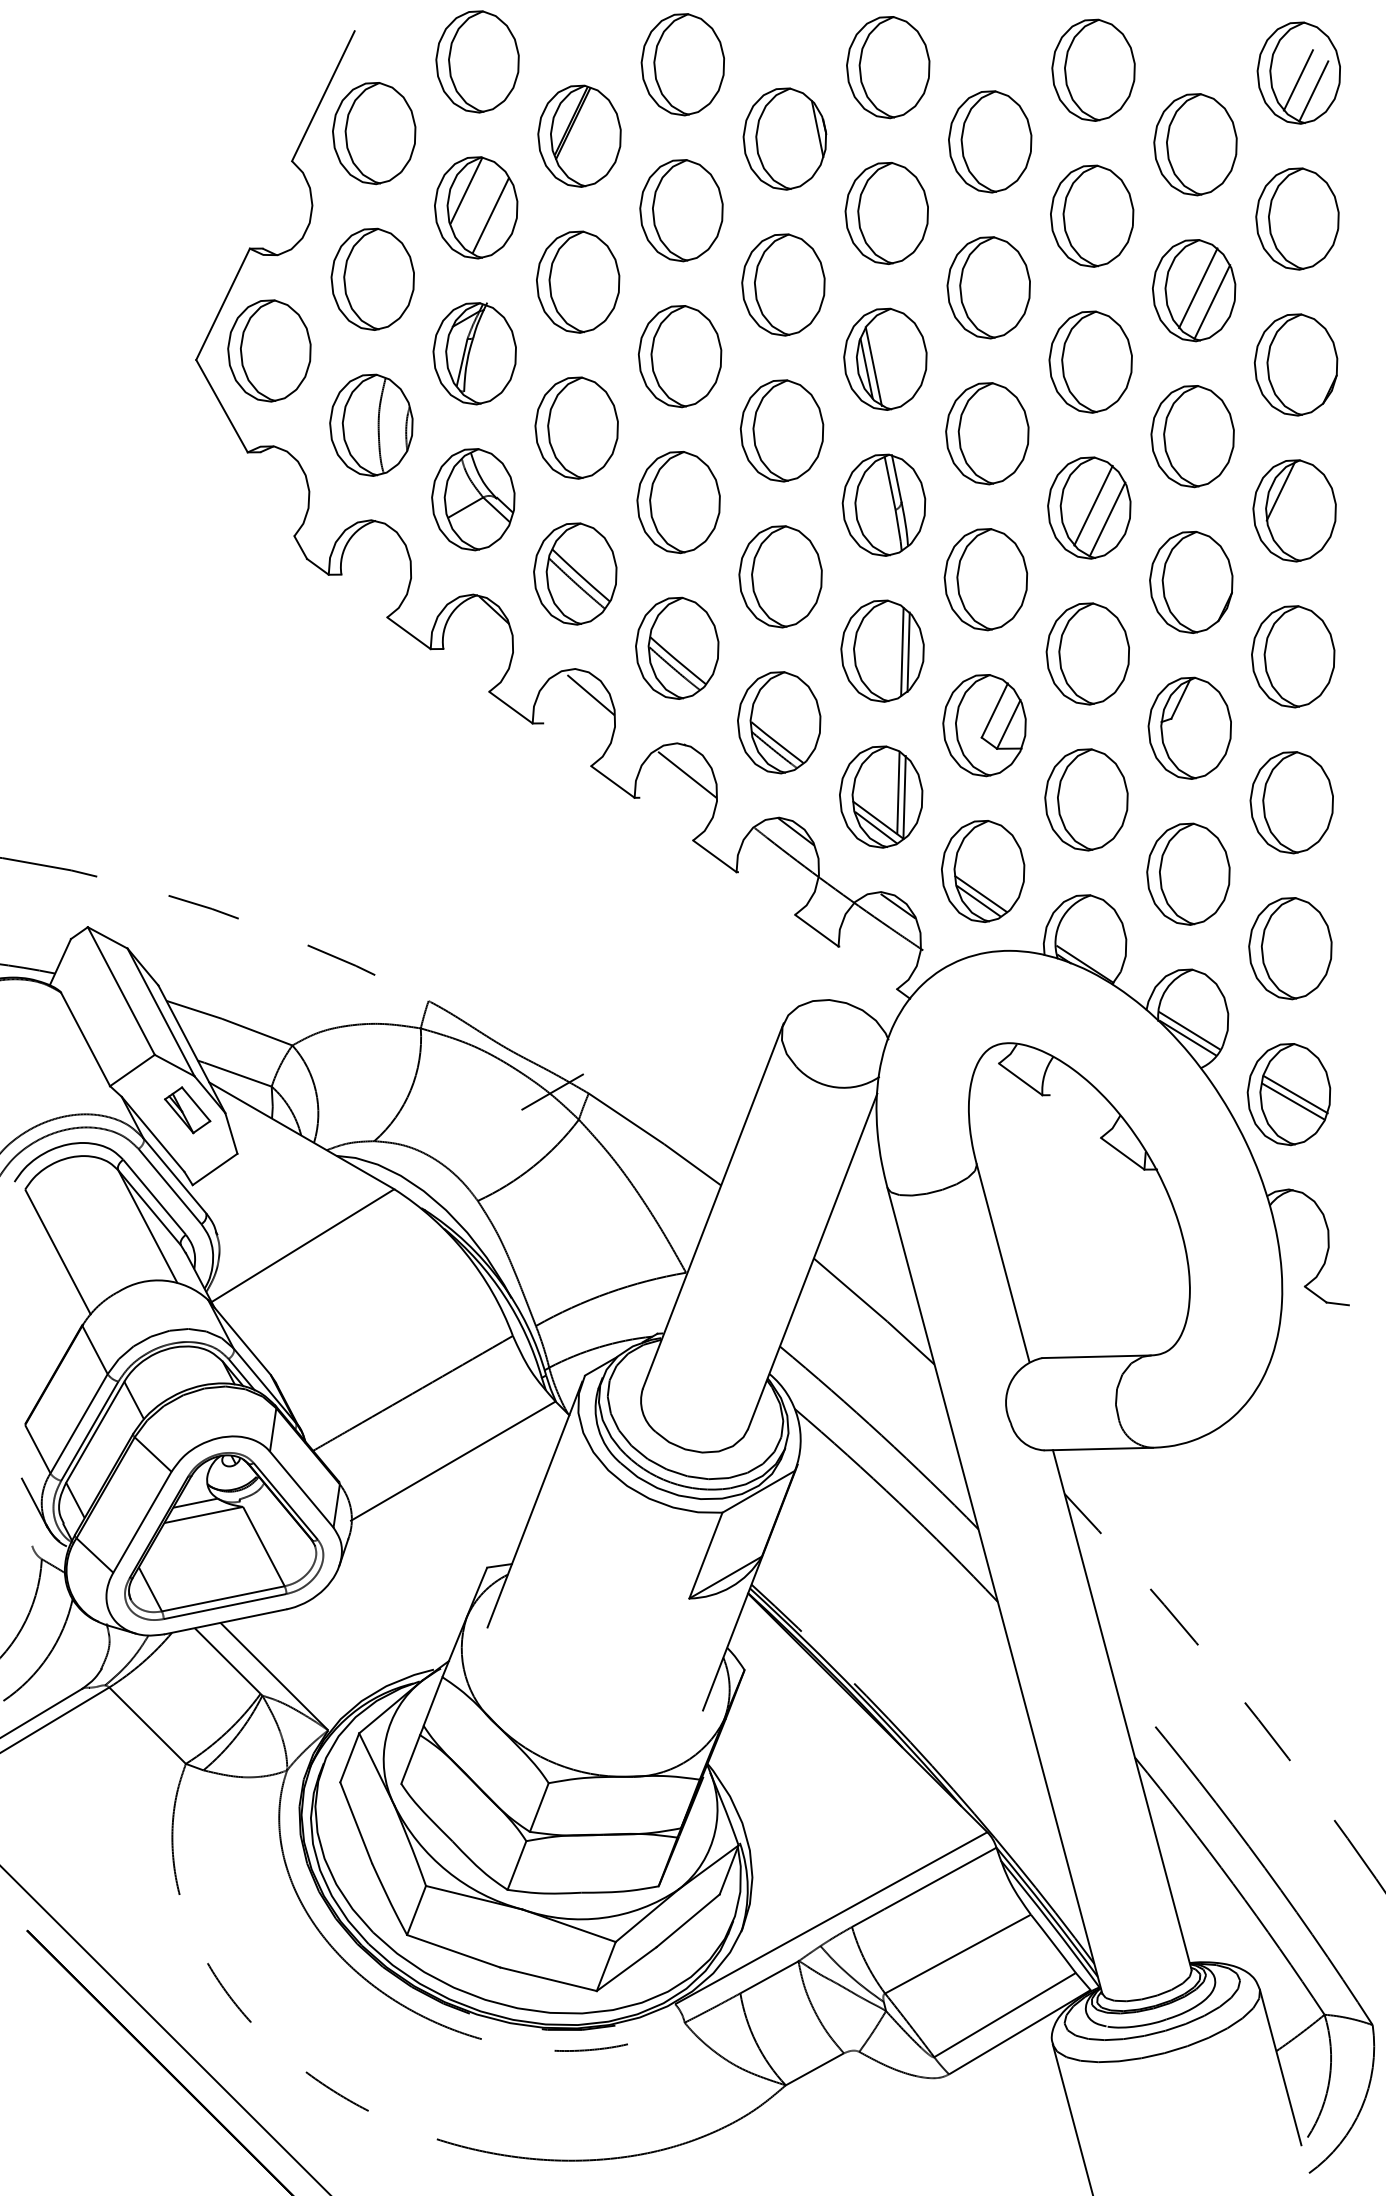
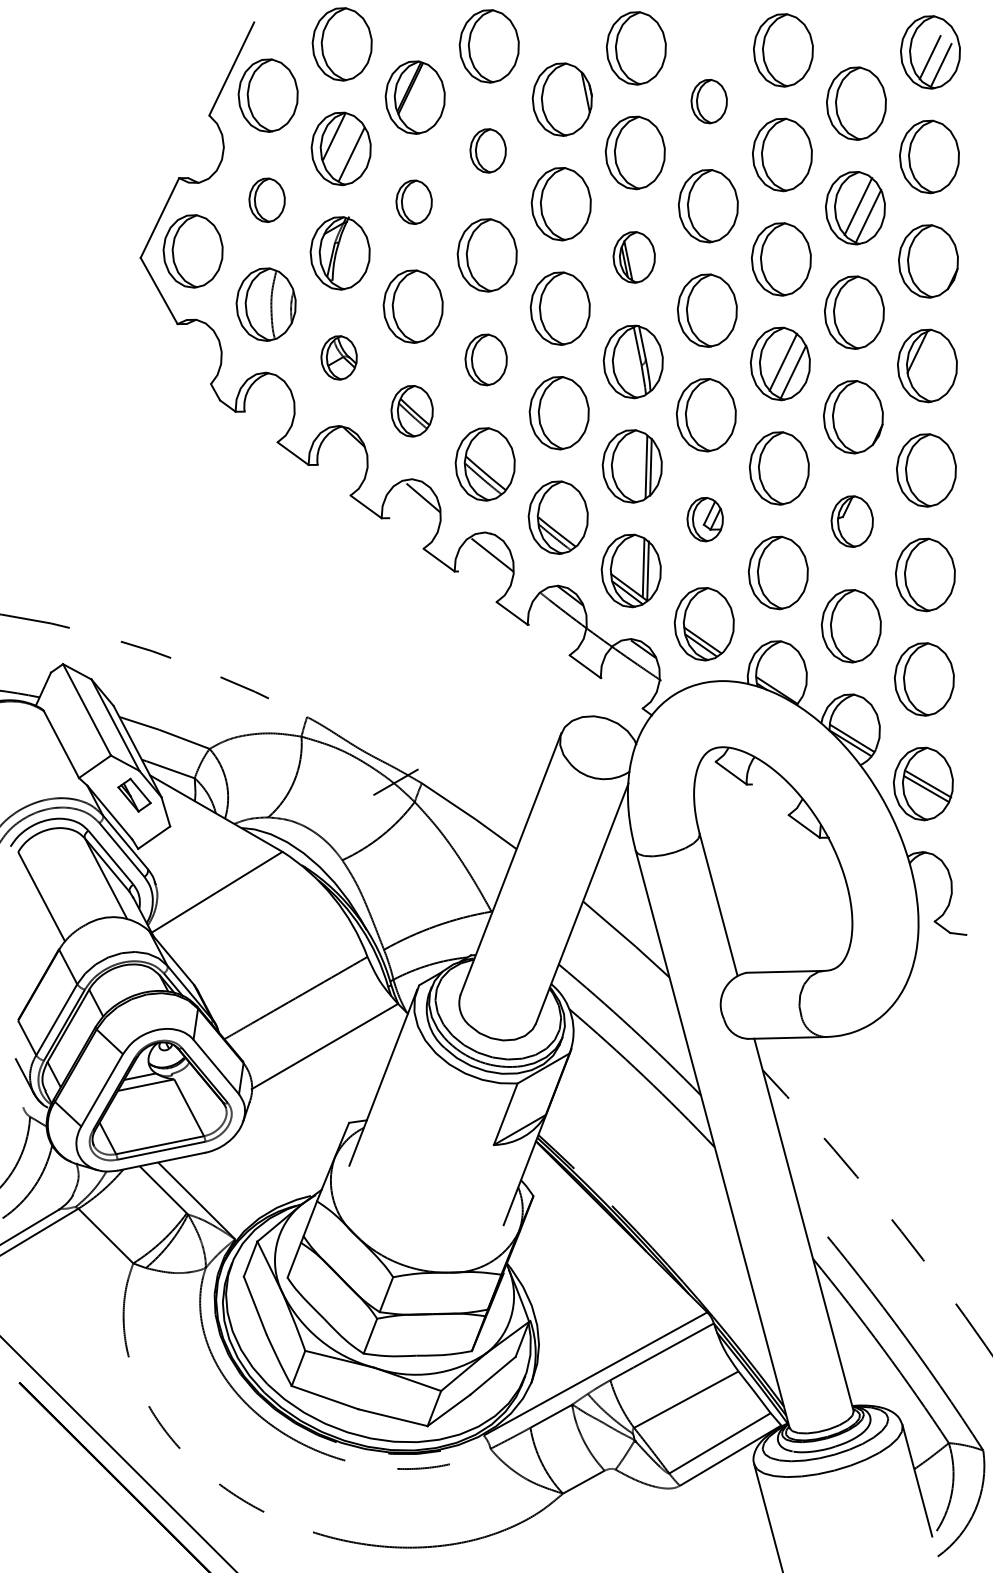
part: (988, 141) -> (708, 101), size x0.6
part: (680, 210) -> (487, 150), size x0.6
part: (371, 279) -> (266, 200), size x0.6
part: (577, 282) -> (413, 202), size x0.6
part: (884, 359) -> (633, 257), size x0.7
part: (472, 499) -> (338, 357), size x0.6
part: (677, 501) -> (485, 359), size x0.7
part: (574, 574) -> (411, 411), size x0.7
part: (983, 725) -> (704, 519), size x0.6
part: (1188, 728) -> (851, 521), size x0.7

